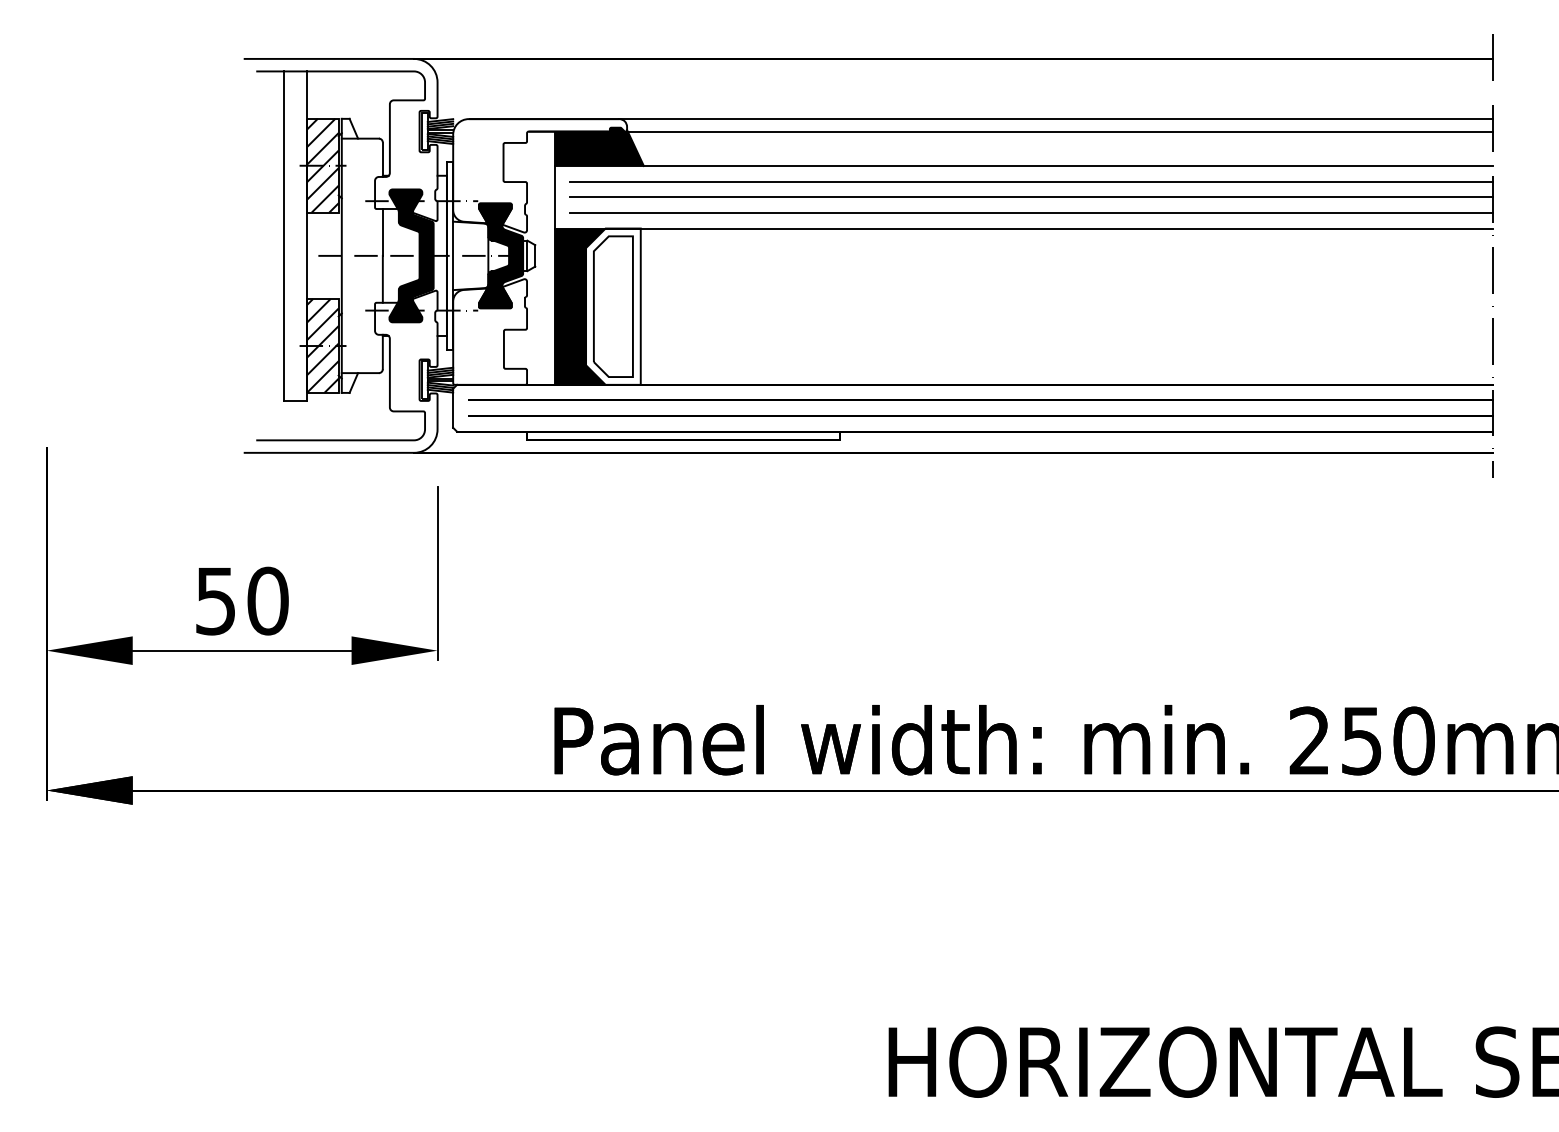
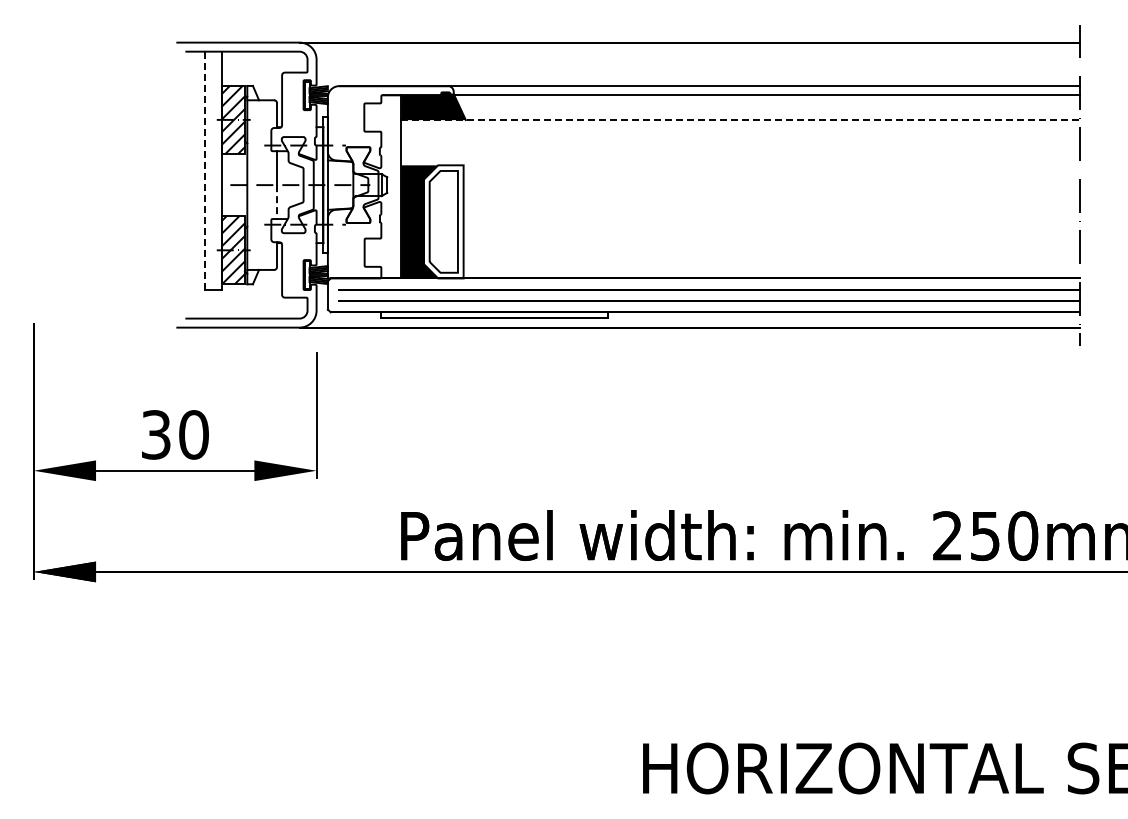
line: (1024, 166) -> (741, 120), solid -> dashed
line: (1031, 181) -> (746, 131), removed
line: (1031, 196) -> (746, 142), removed
line: (1031, 213) -> (746, 154), removed
line: (1023, 228) -> (740, 165), removed
line: (284, 237) -> (205, 171), solid -> dashed
fill: (411, 256) -> (297, 185), removed
fill: (501, 256) -> (362, 185), removed
line: (383, 279) -> (277, 202), solid -> dashed
text: (216, 600) -> (156, 434), 50 -> 30

